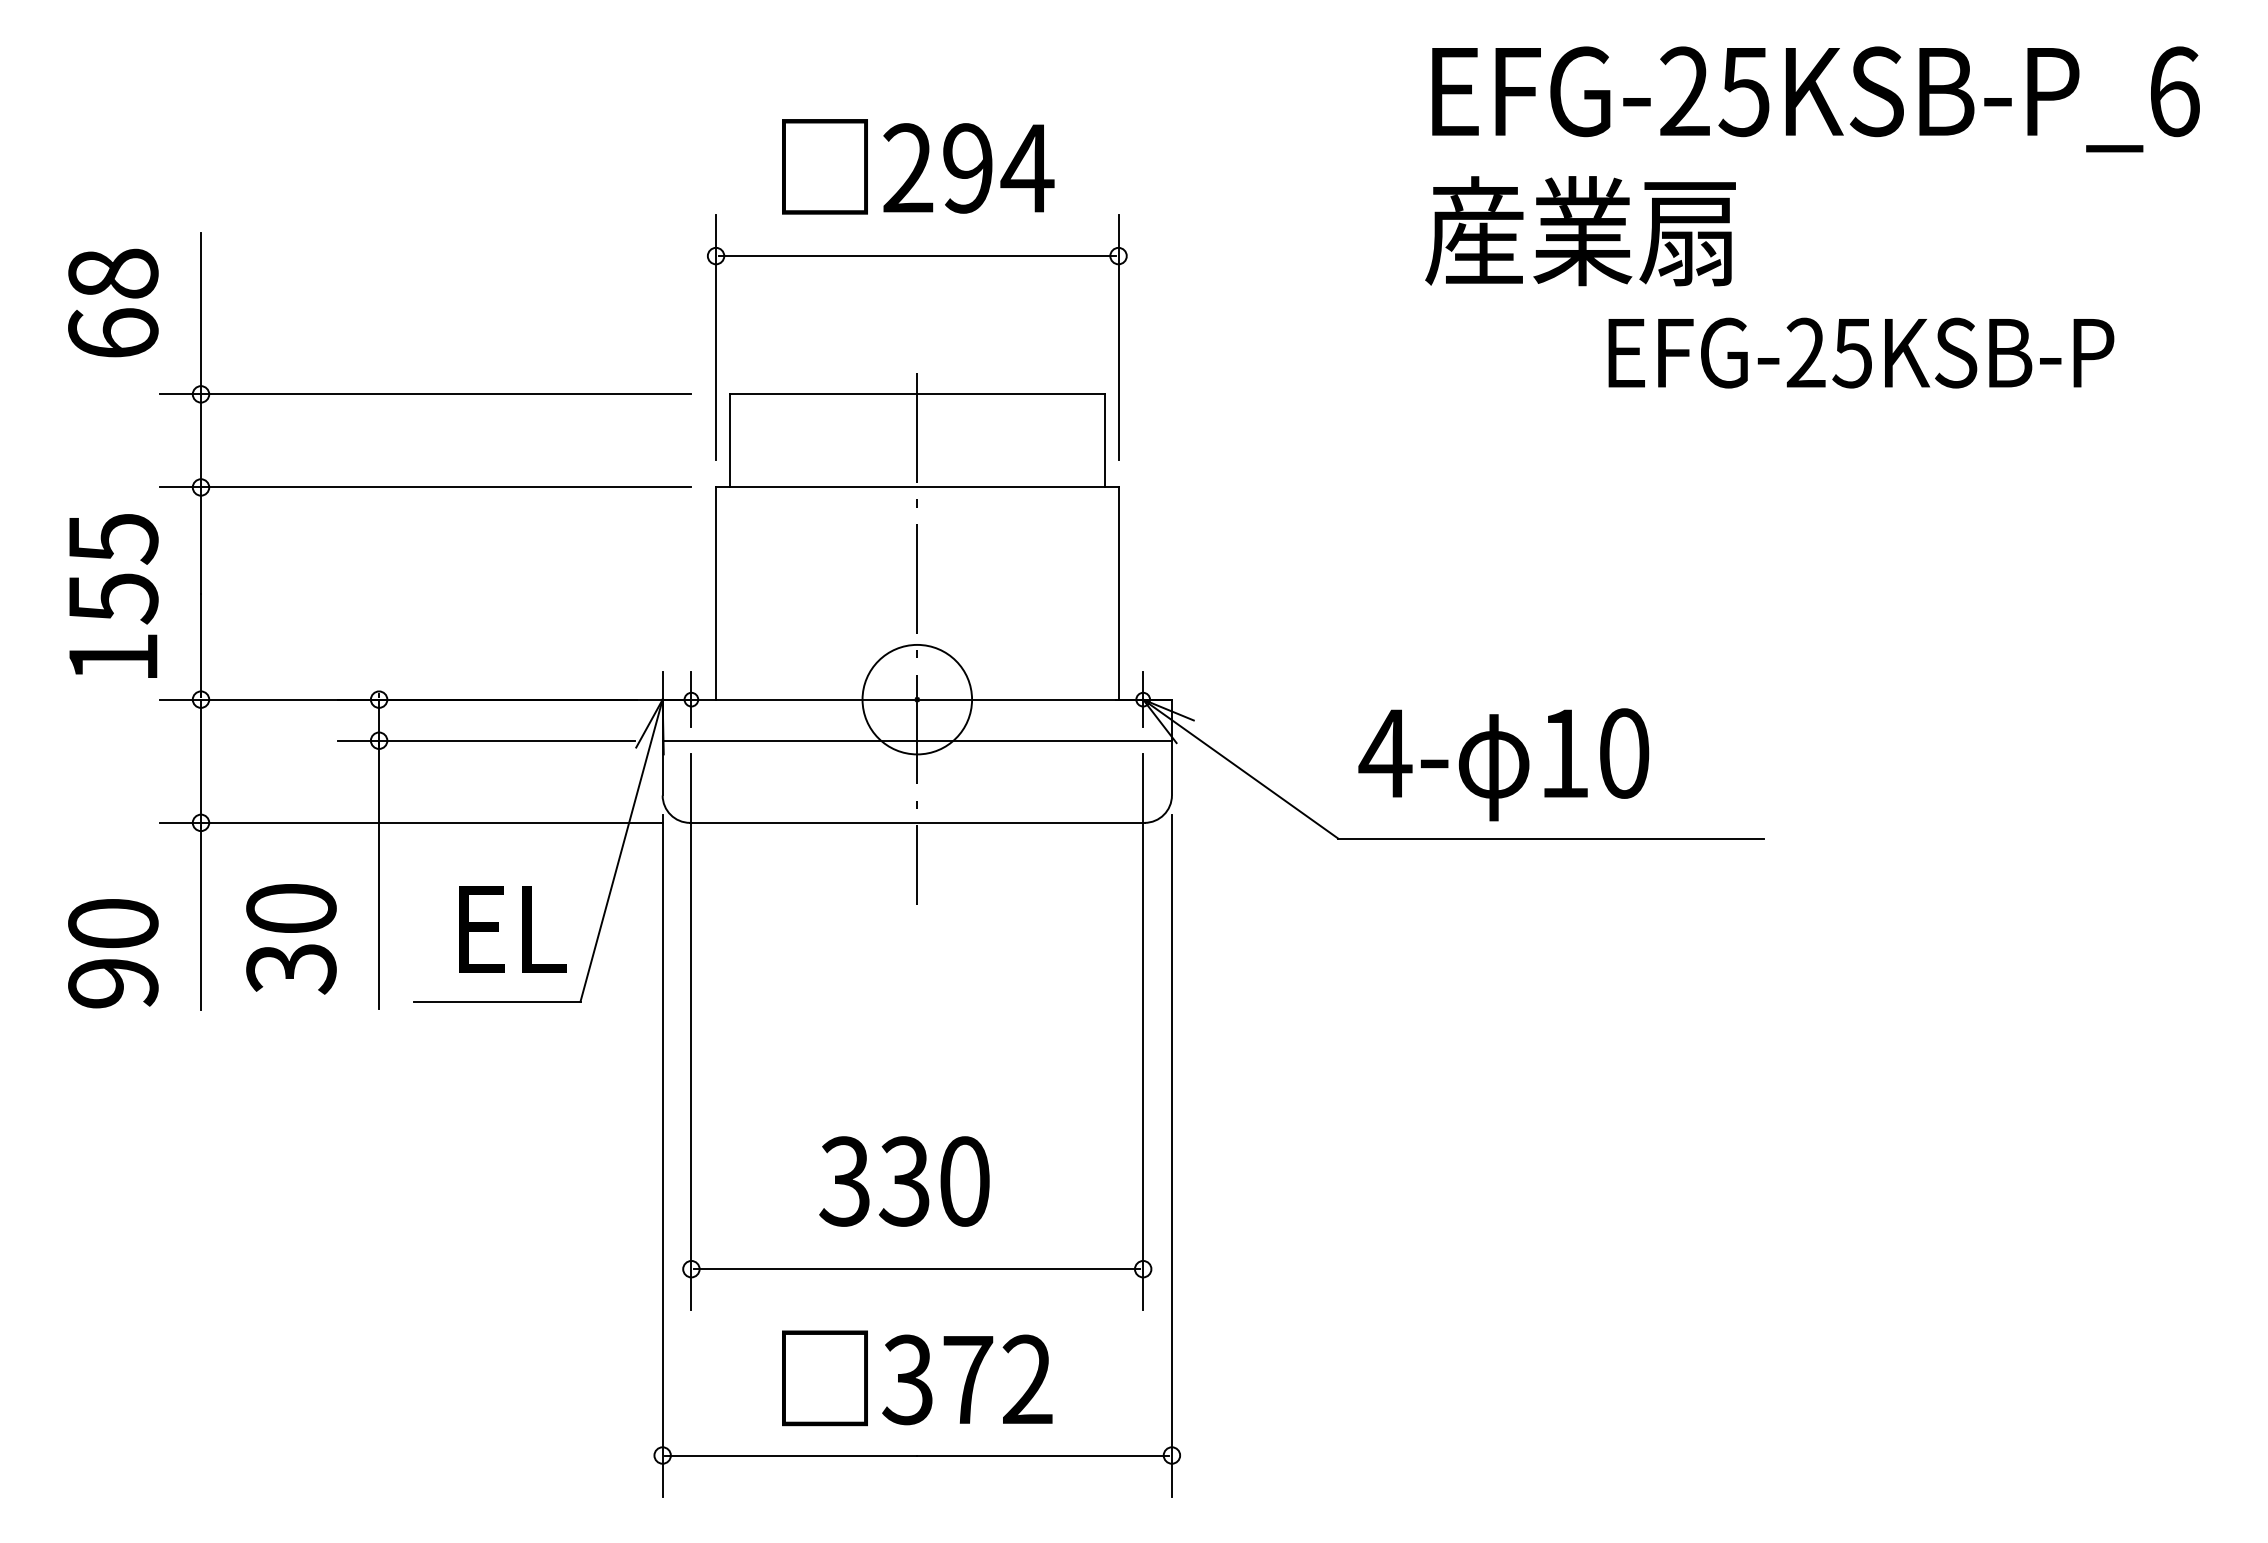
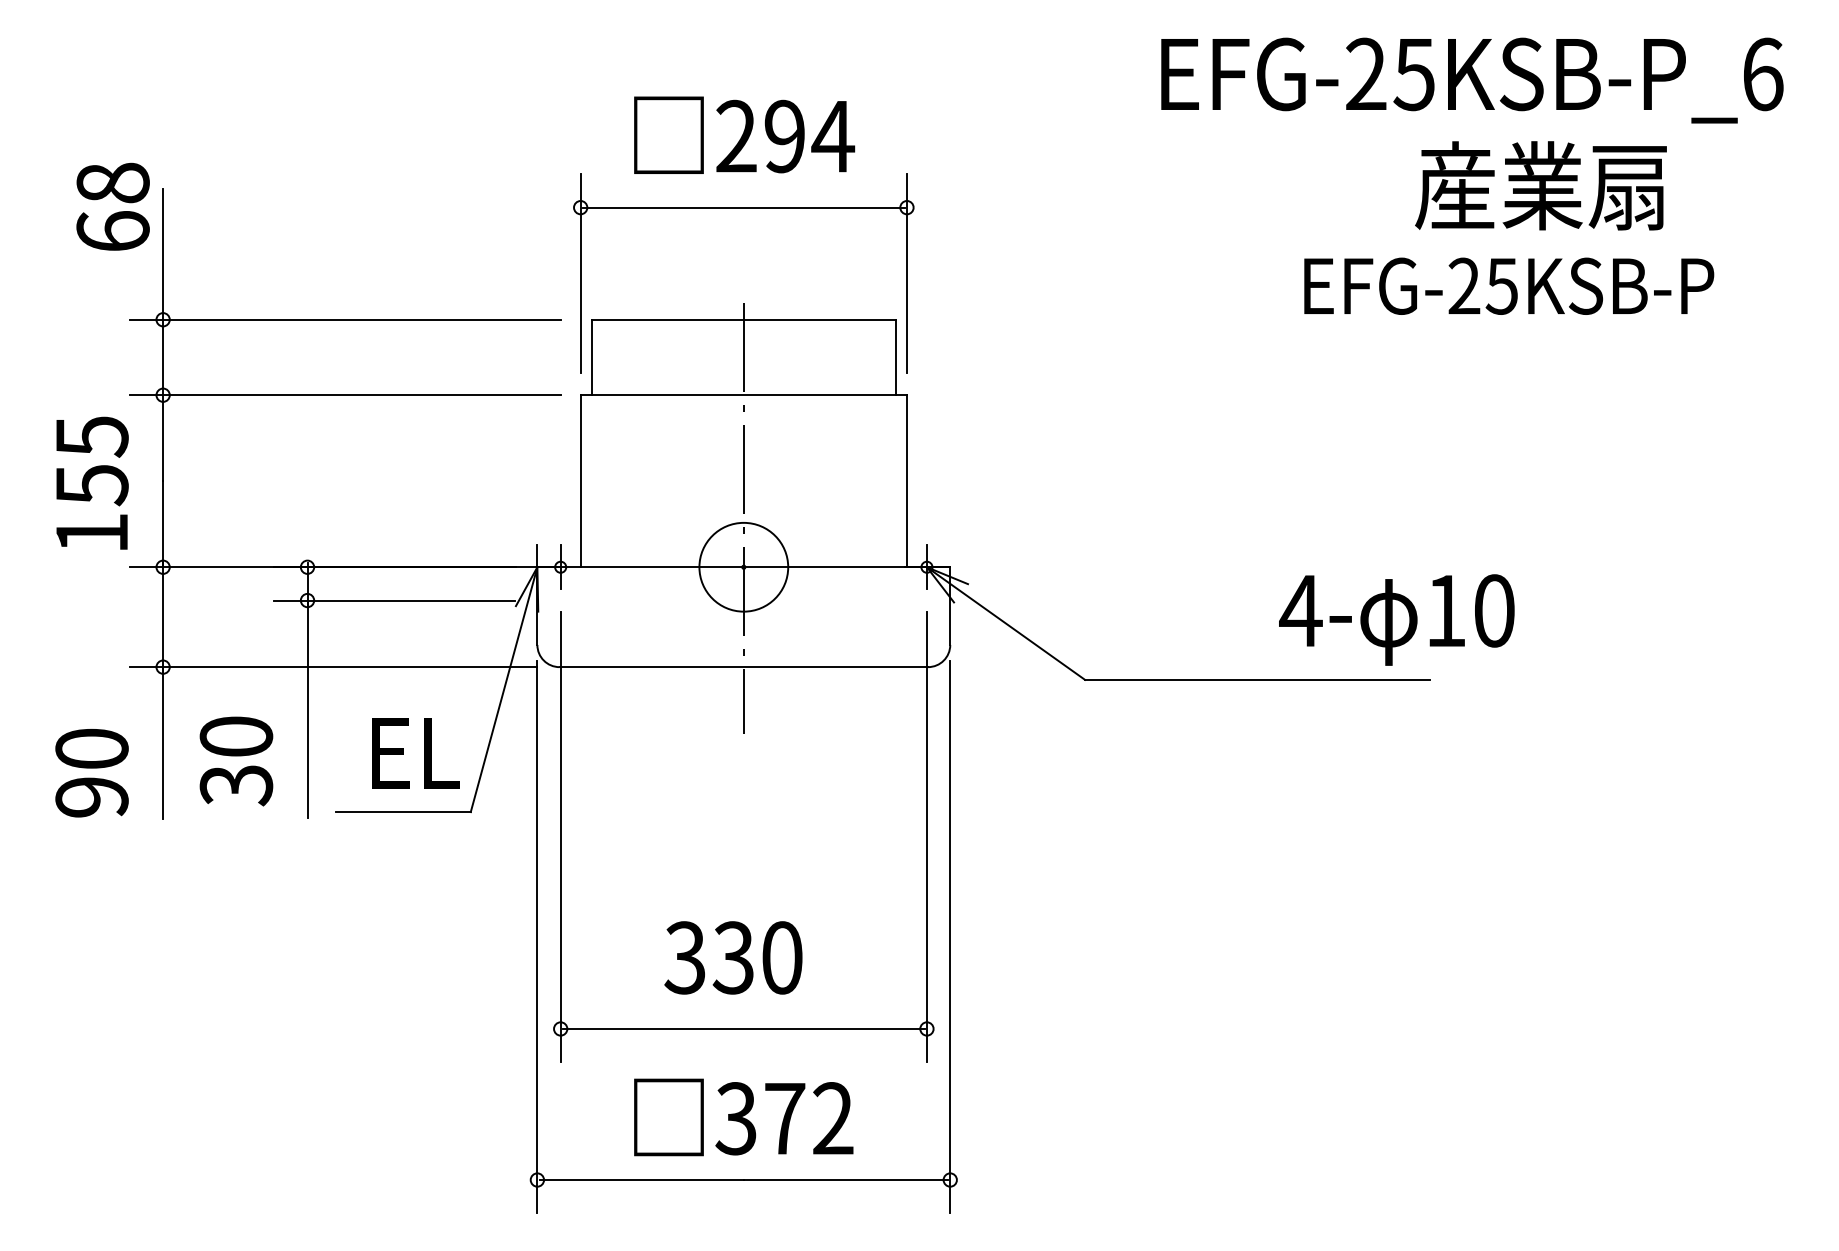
text: (1580, 231) -> (1540, 186), moved
text: (113, 302) -> (113, 206), moved
line: (916, 740) -> (743, 600), removed
text: (1503, 764) -> (1396, 619), moved

